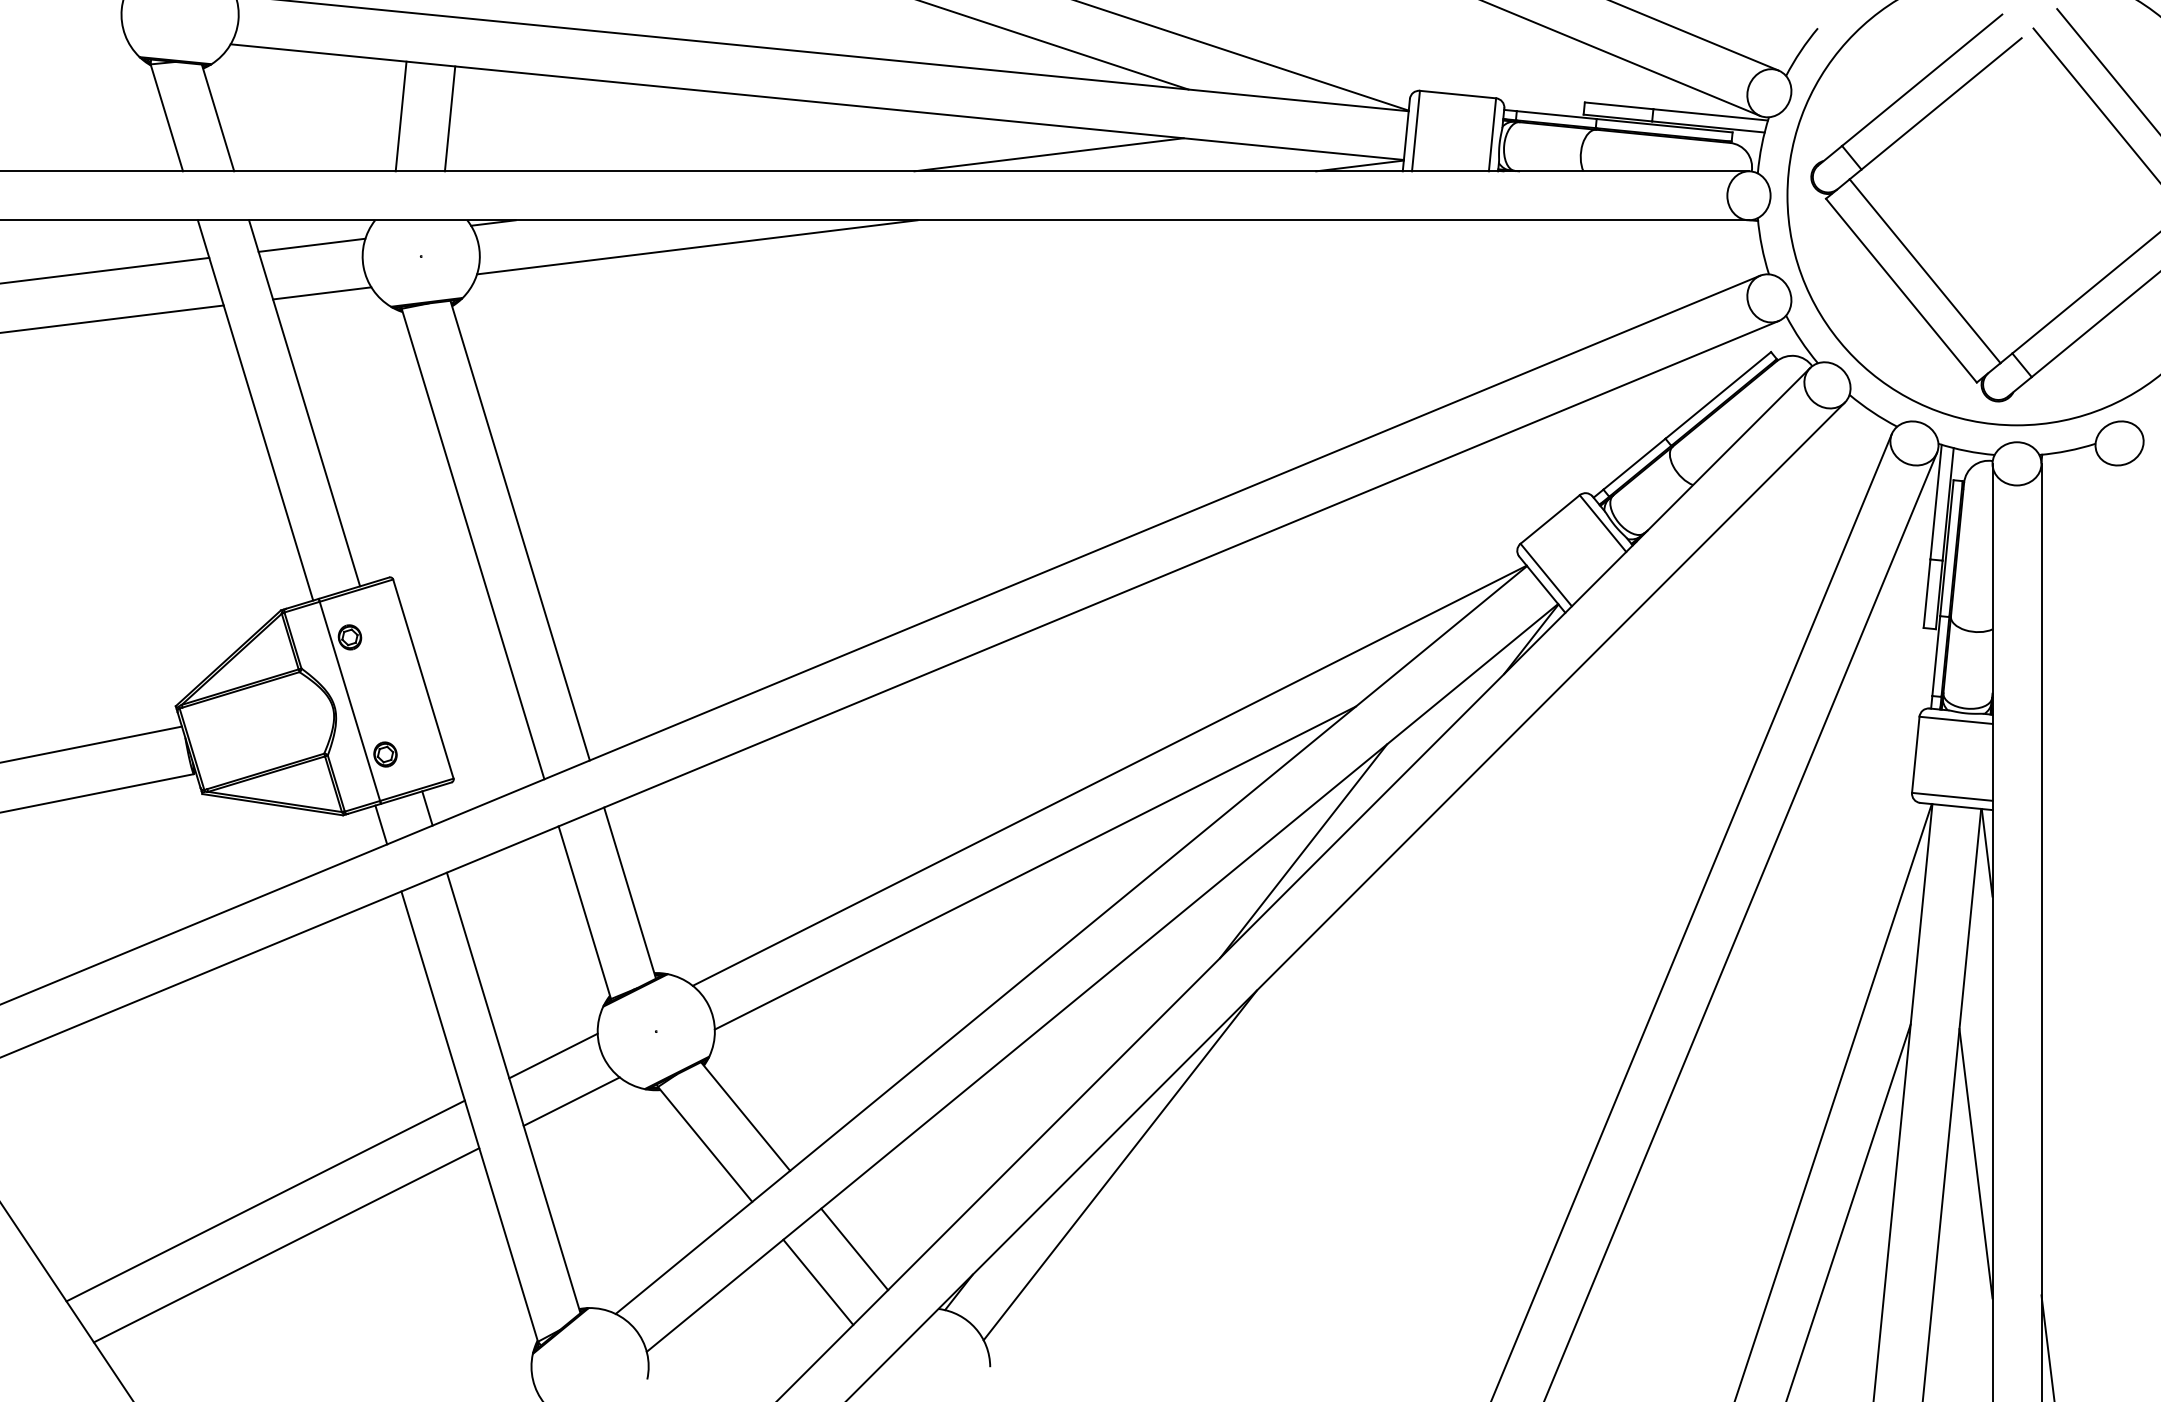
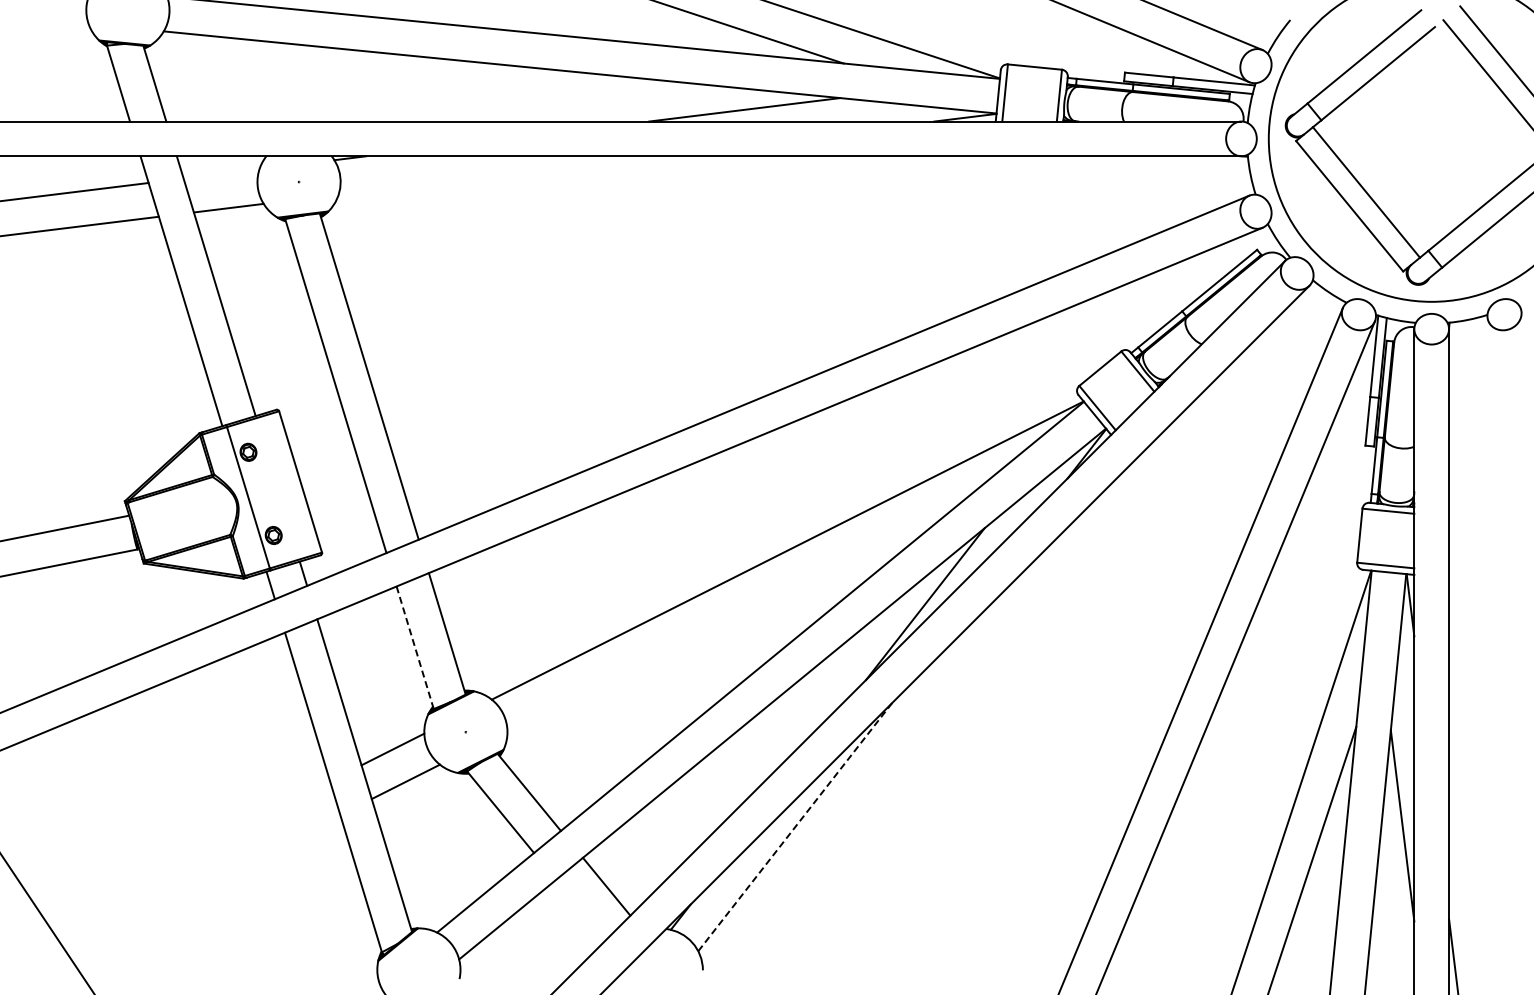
line: (400, 116) -> (284, 82), removed
line: (450, 119) -> (319, 84), removed
line: (311, 244) -> (221, 173), removed
line: (696, 247) -> (494, 175), removed
line: (1034, 867) -> (734, 615), removed
line: (585, 913) -> (415, 648), solid -> dashed
line: (1120, 1164) -> (795, 826), solid -> dashed
line: (265, 1201) -> (188, 852), removed
line: (286, 1244) -> (203, 883), removed
line: (817, 1281) -> (580, 909), removed

